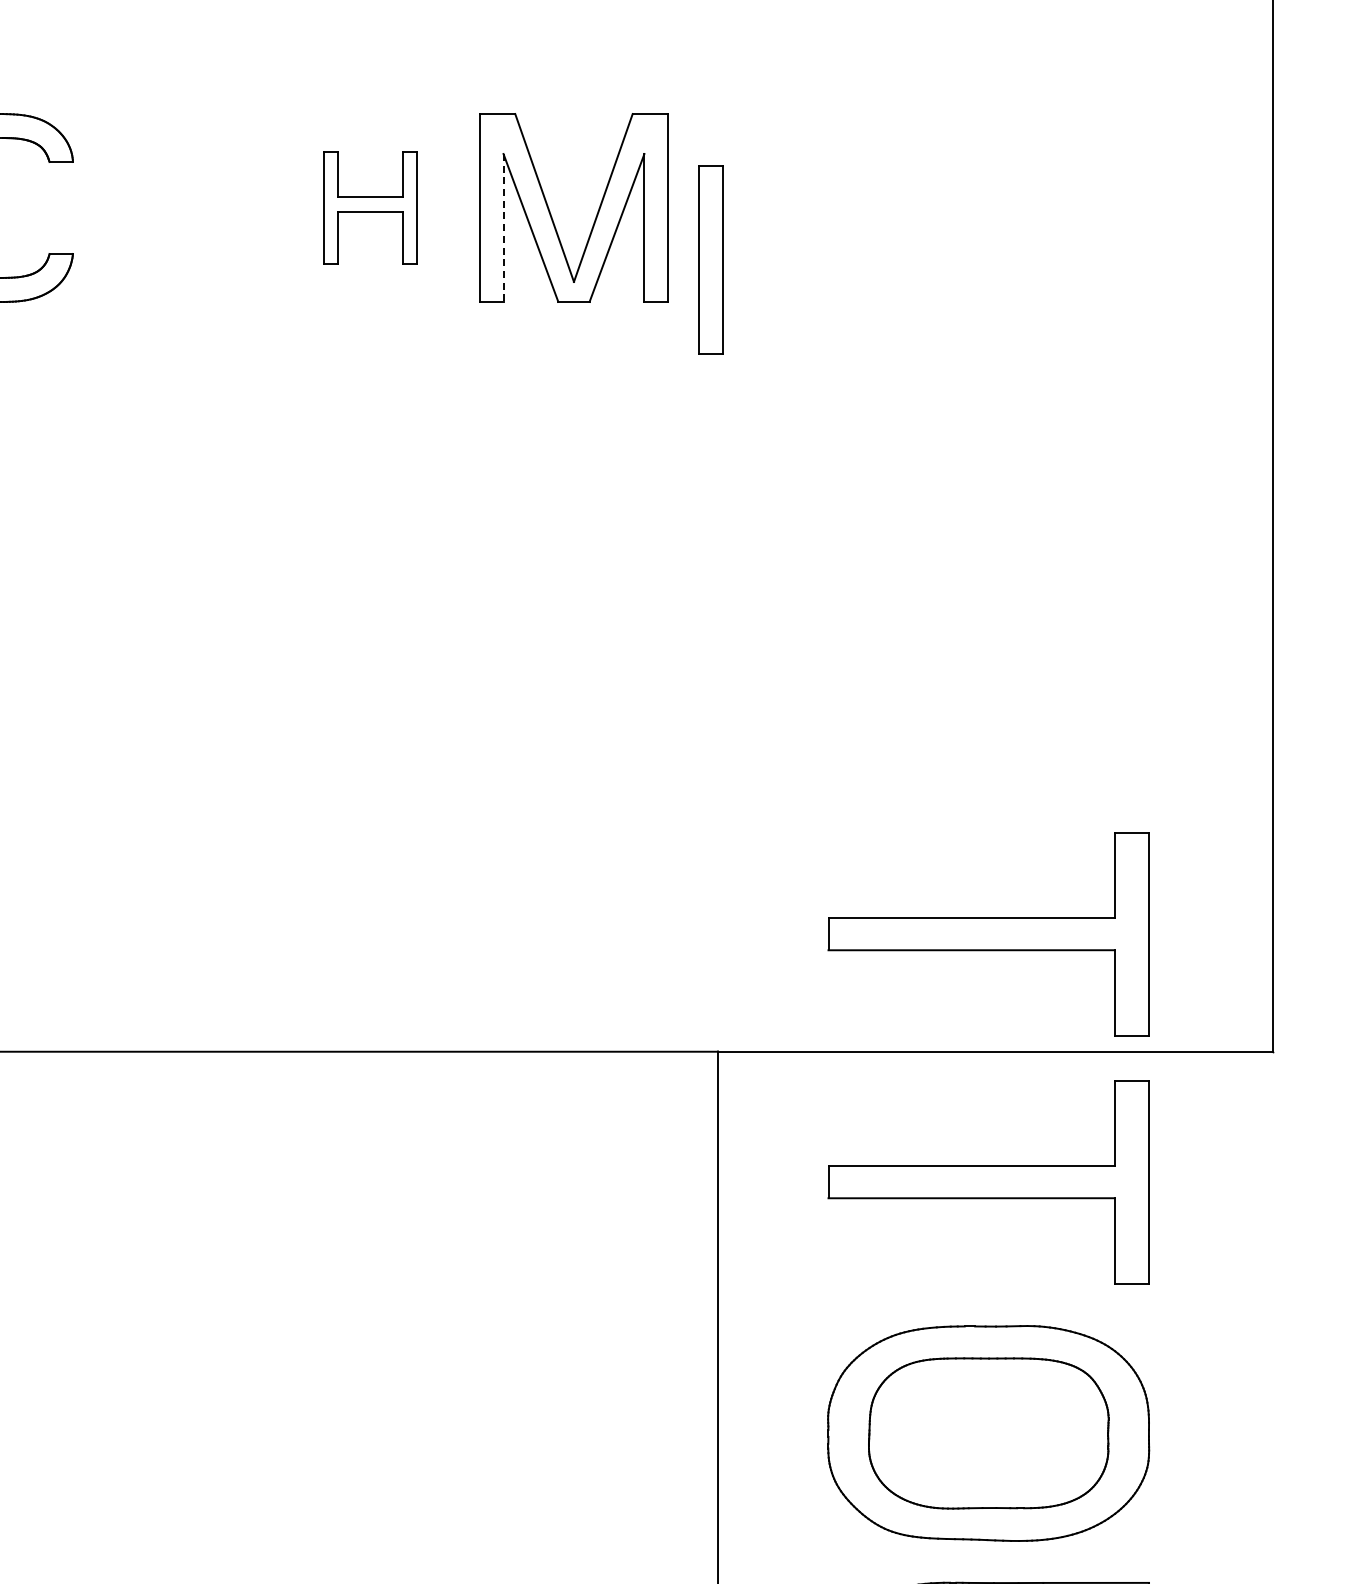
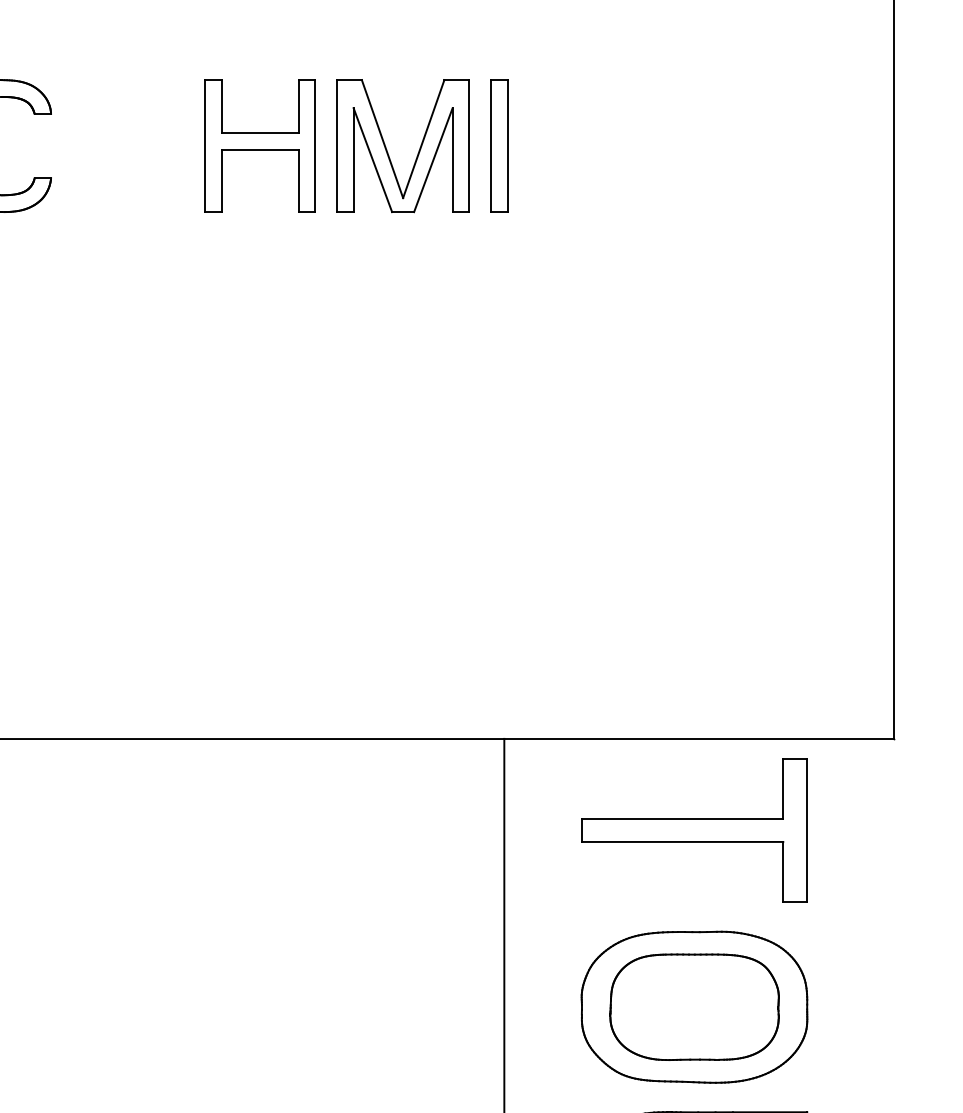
part: (370, 207) -> (260, 145), size x1.67
line: (503, 227) -> (353, 159), dashed -> solid
part: (710, 259) -> (499, 145), moved
part: (988, 934) -> (694, 656), removed

